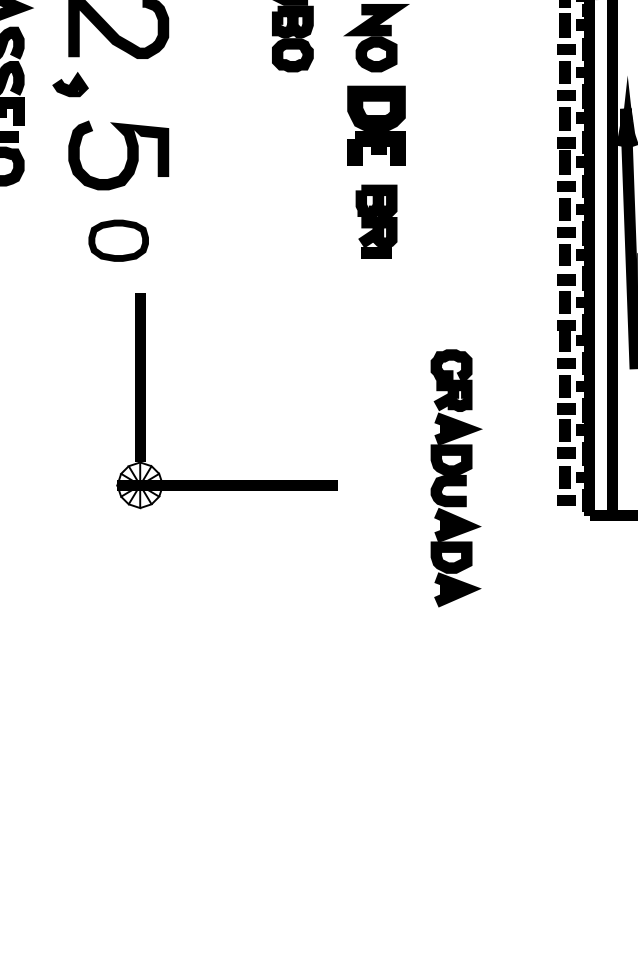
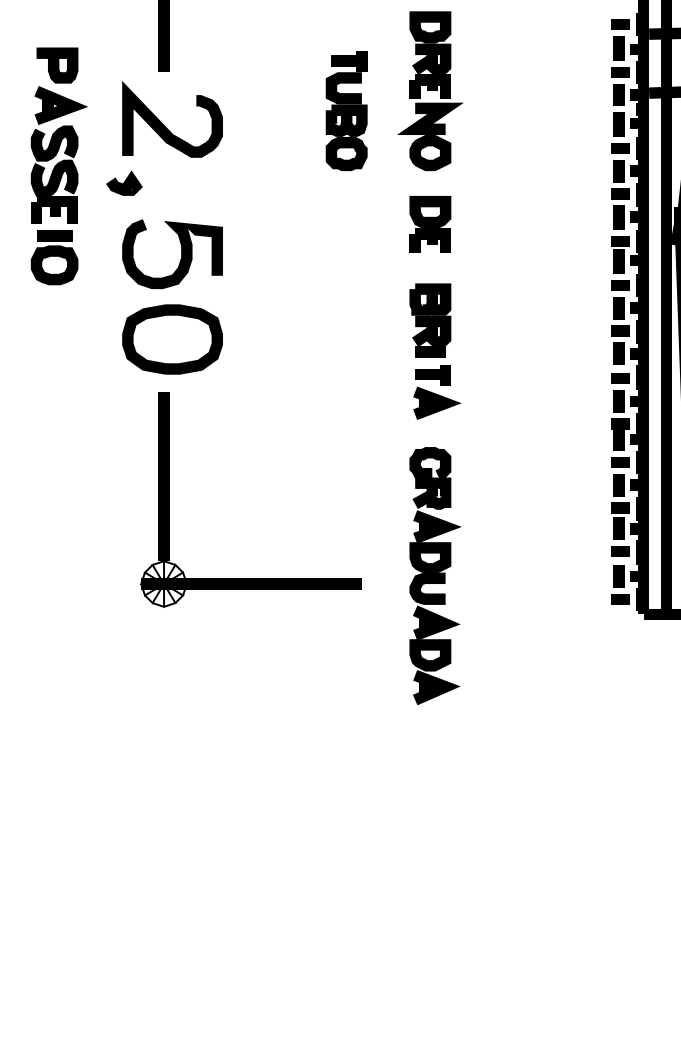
part: (376, 125) -> (430, 224), size x0.71
part: (118, 240) -> (172, 339), size x1.67
part: (383, 293) -> (437, 392), added
part: (456, 478) -> (435, 576), moved
part: (226, 479) -> (250, 578), moved

